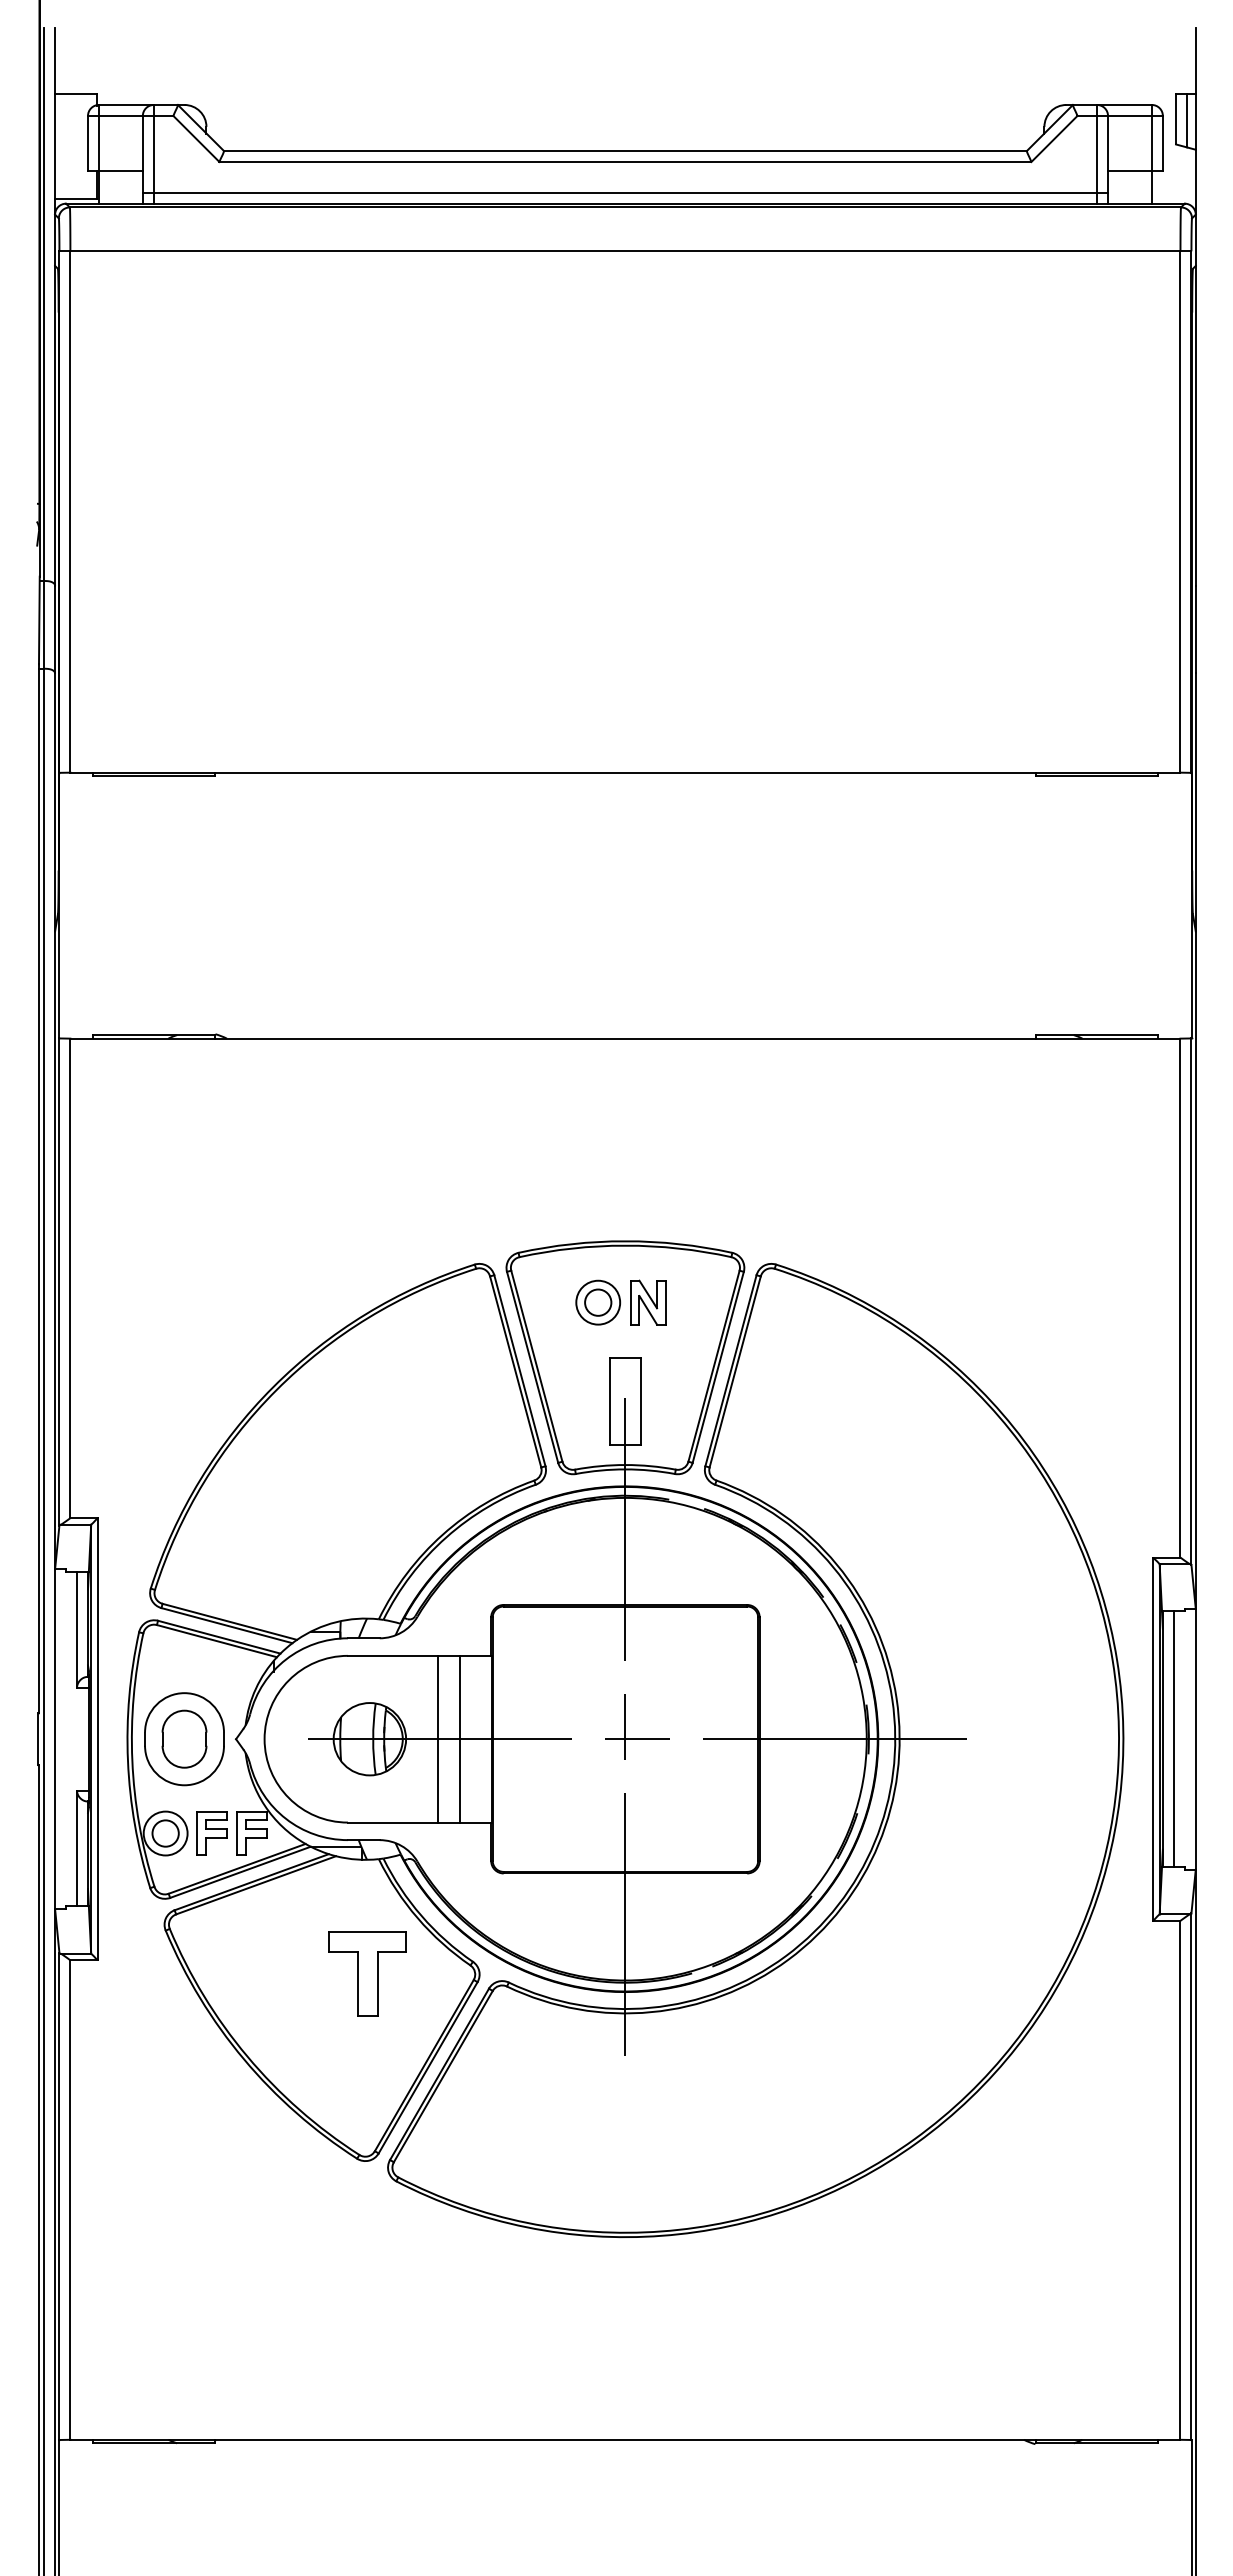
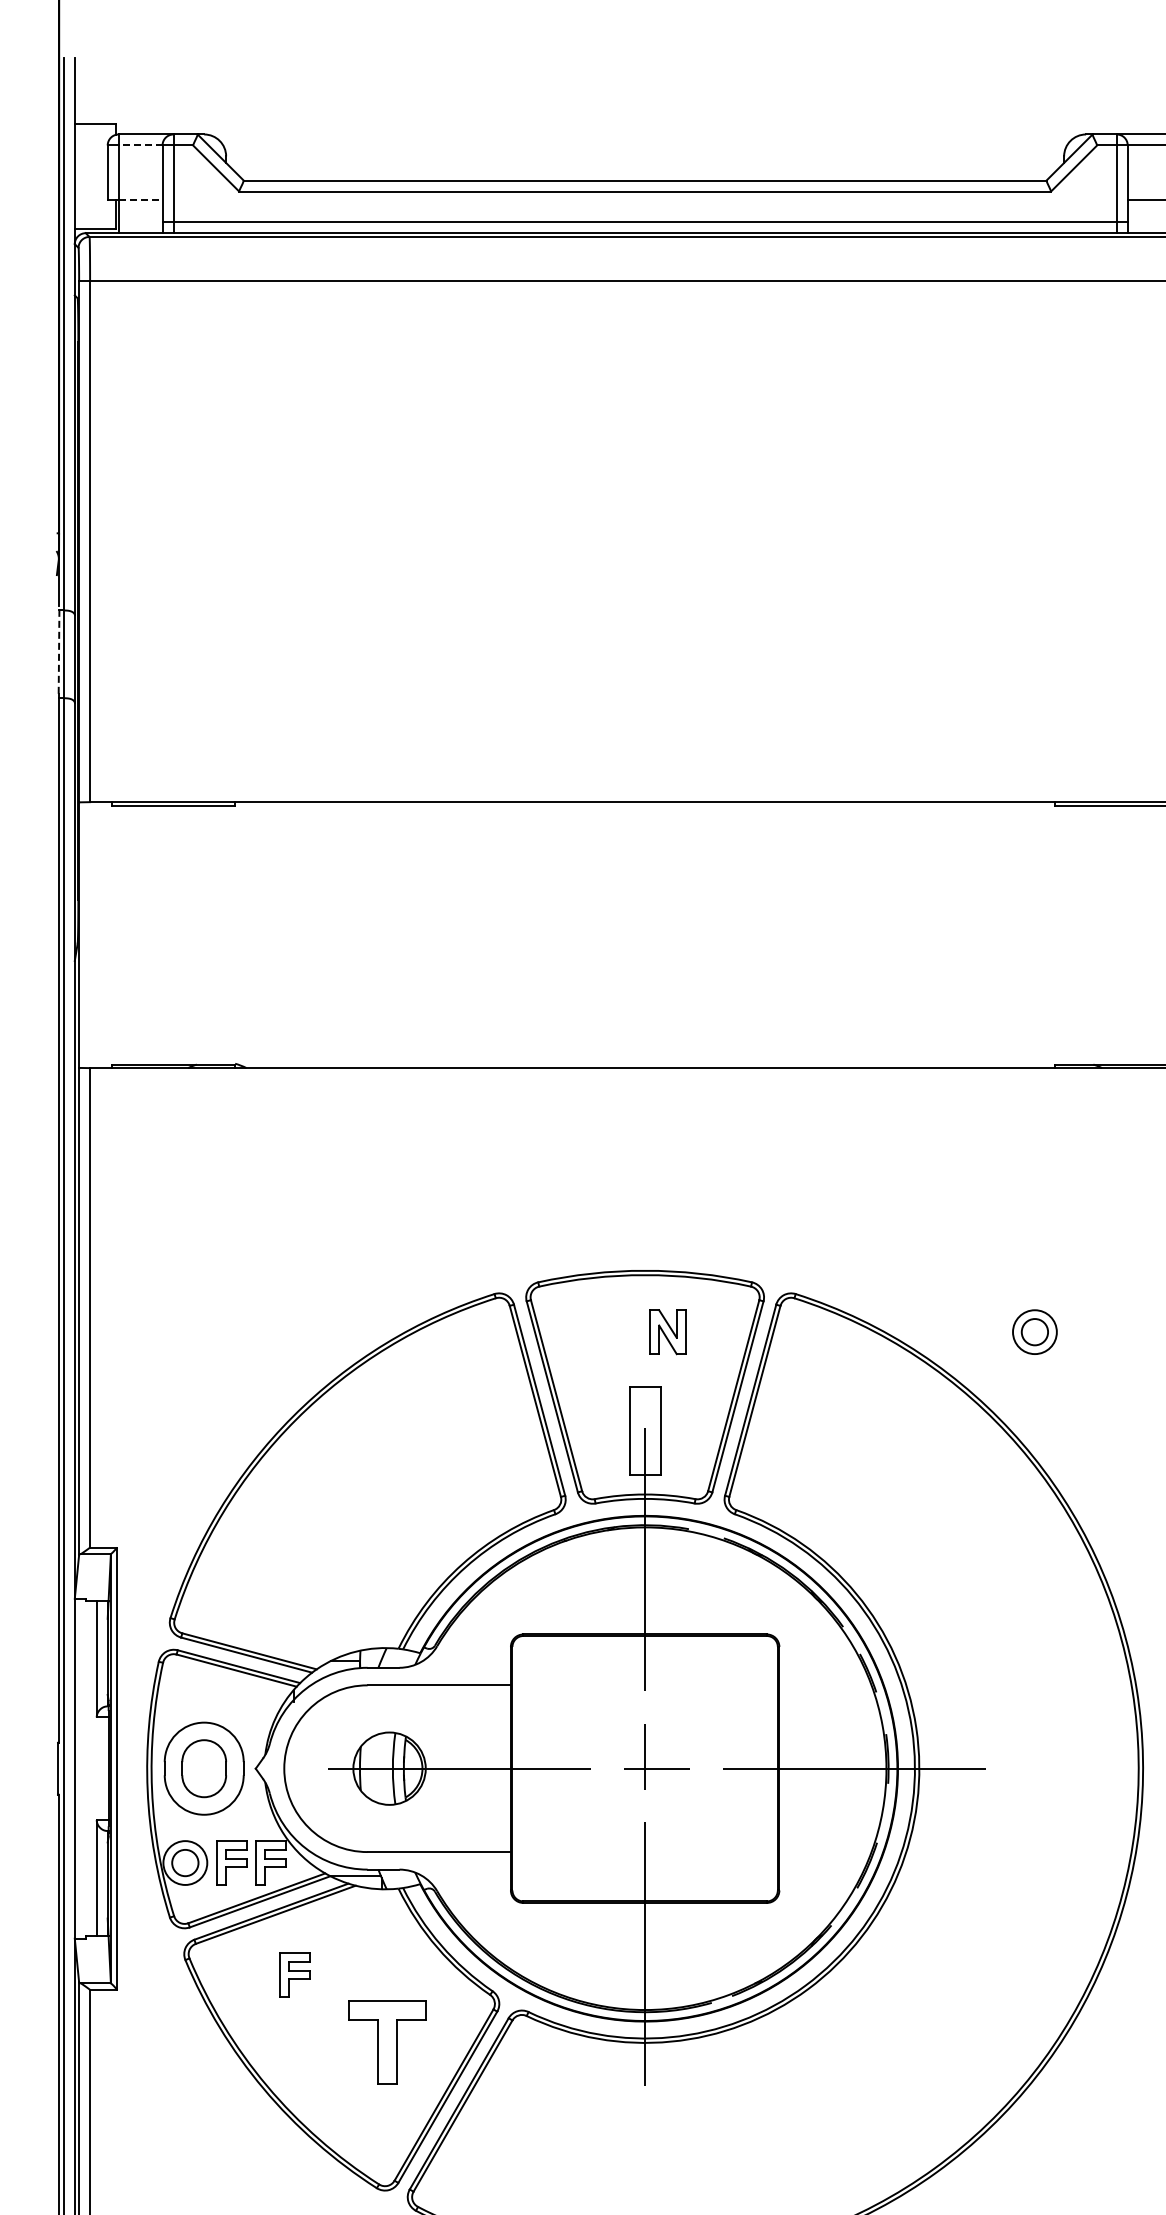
line: (120, 115) -> (140, 144), solid -> dashed
line: (120, 170) -> (140, 199), solid -> dashed
line: (39, 620) -> (59, 649), solid -> dashed
part: (598, 1302) -> (1035, 1331), moved
line: (437, 1738) -> (457, 1767), removed
line: (459, 1738) -> (479, 1767), removed
part: (274, 1945) -> (294, 1974), added
part: (367, 1973) -> (387, 2041), moved

